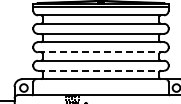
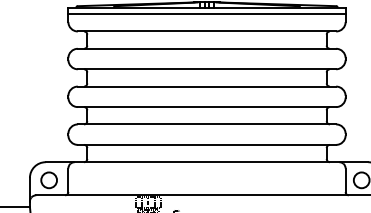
line: (101, 52) -> (208, 107), dashed -> solid
line: (101, 70) -> (208, 144), dashed -> solid

